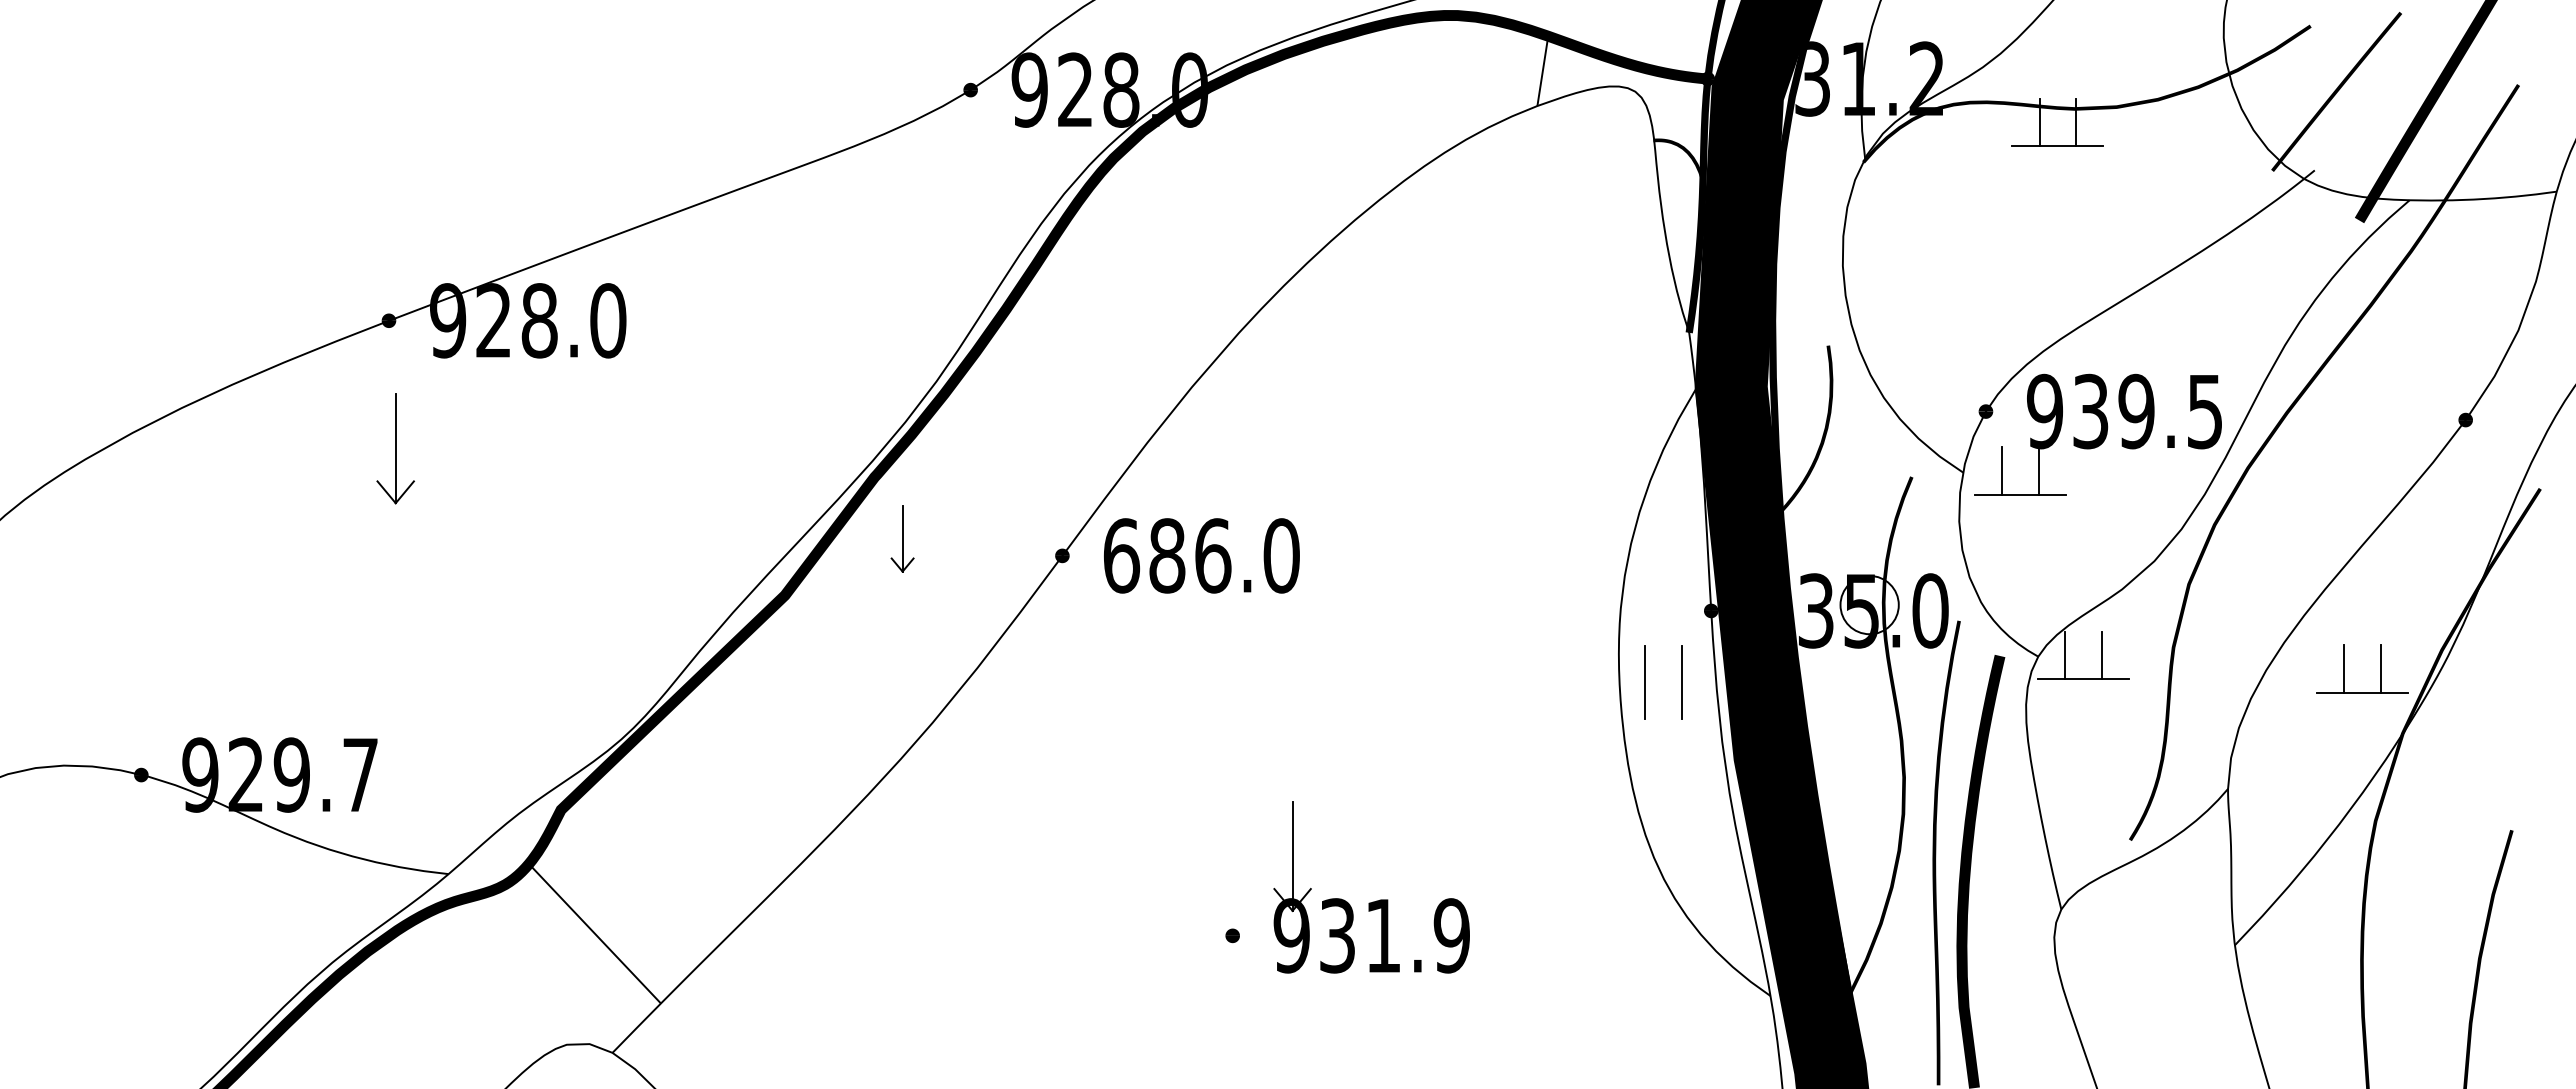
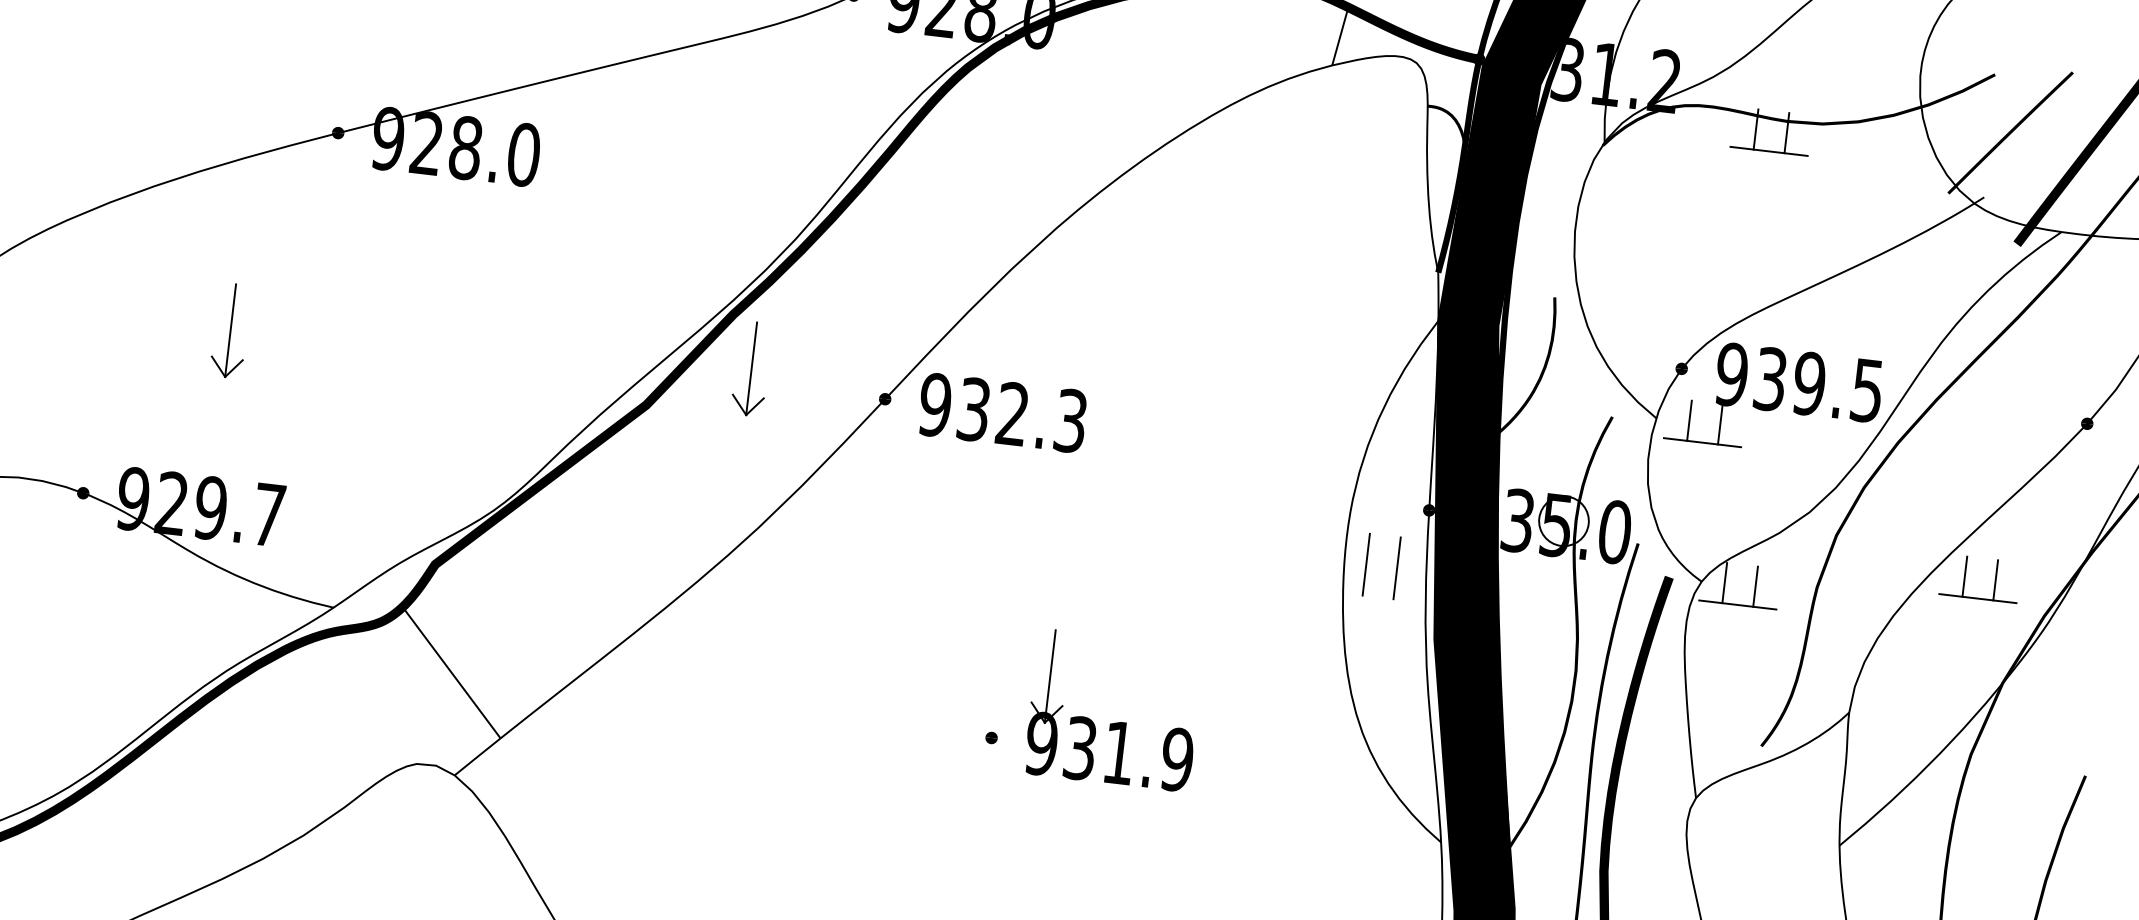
part: (395, 448) -> (230, 330), moved
part: (902, 538) -> (751, 368), size x1.67
text: (1201, 555) -> (1003, 412), 686.0 -> 932.3
part: (2344, 668) -> (1965, 576), moved

